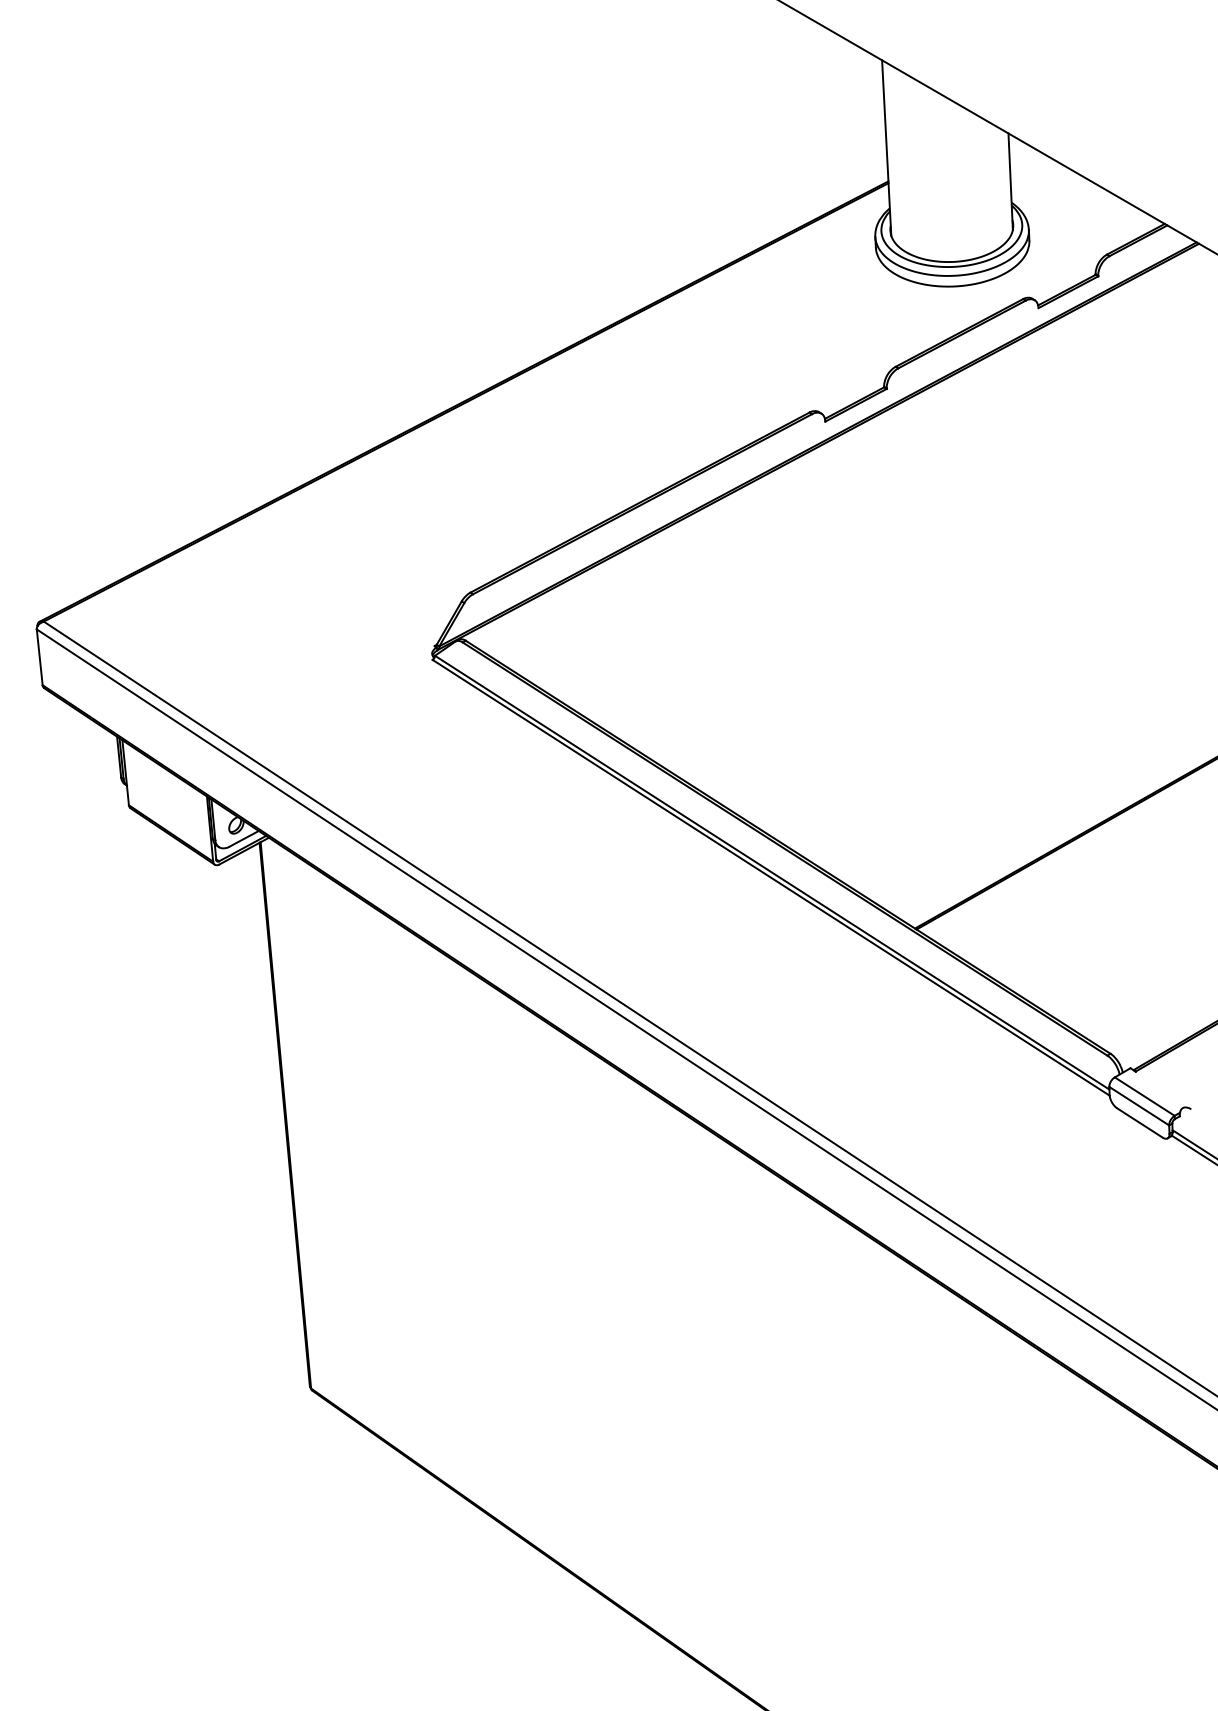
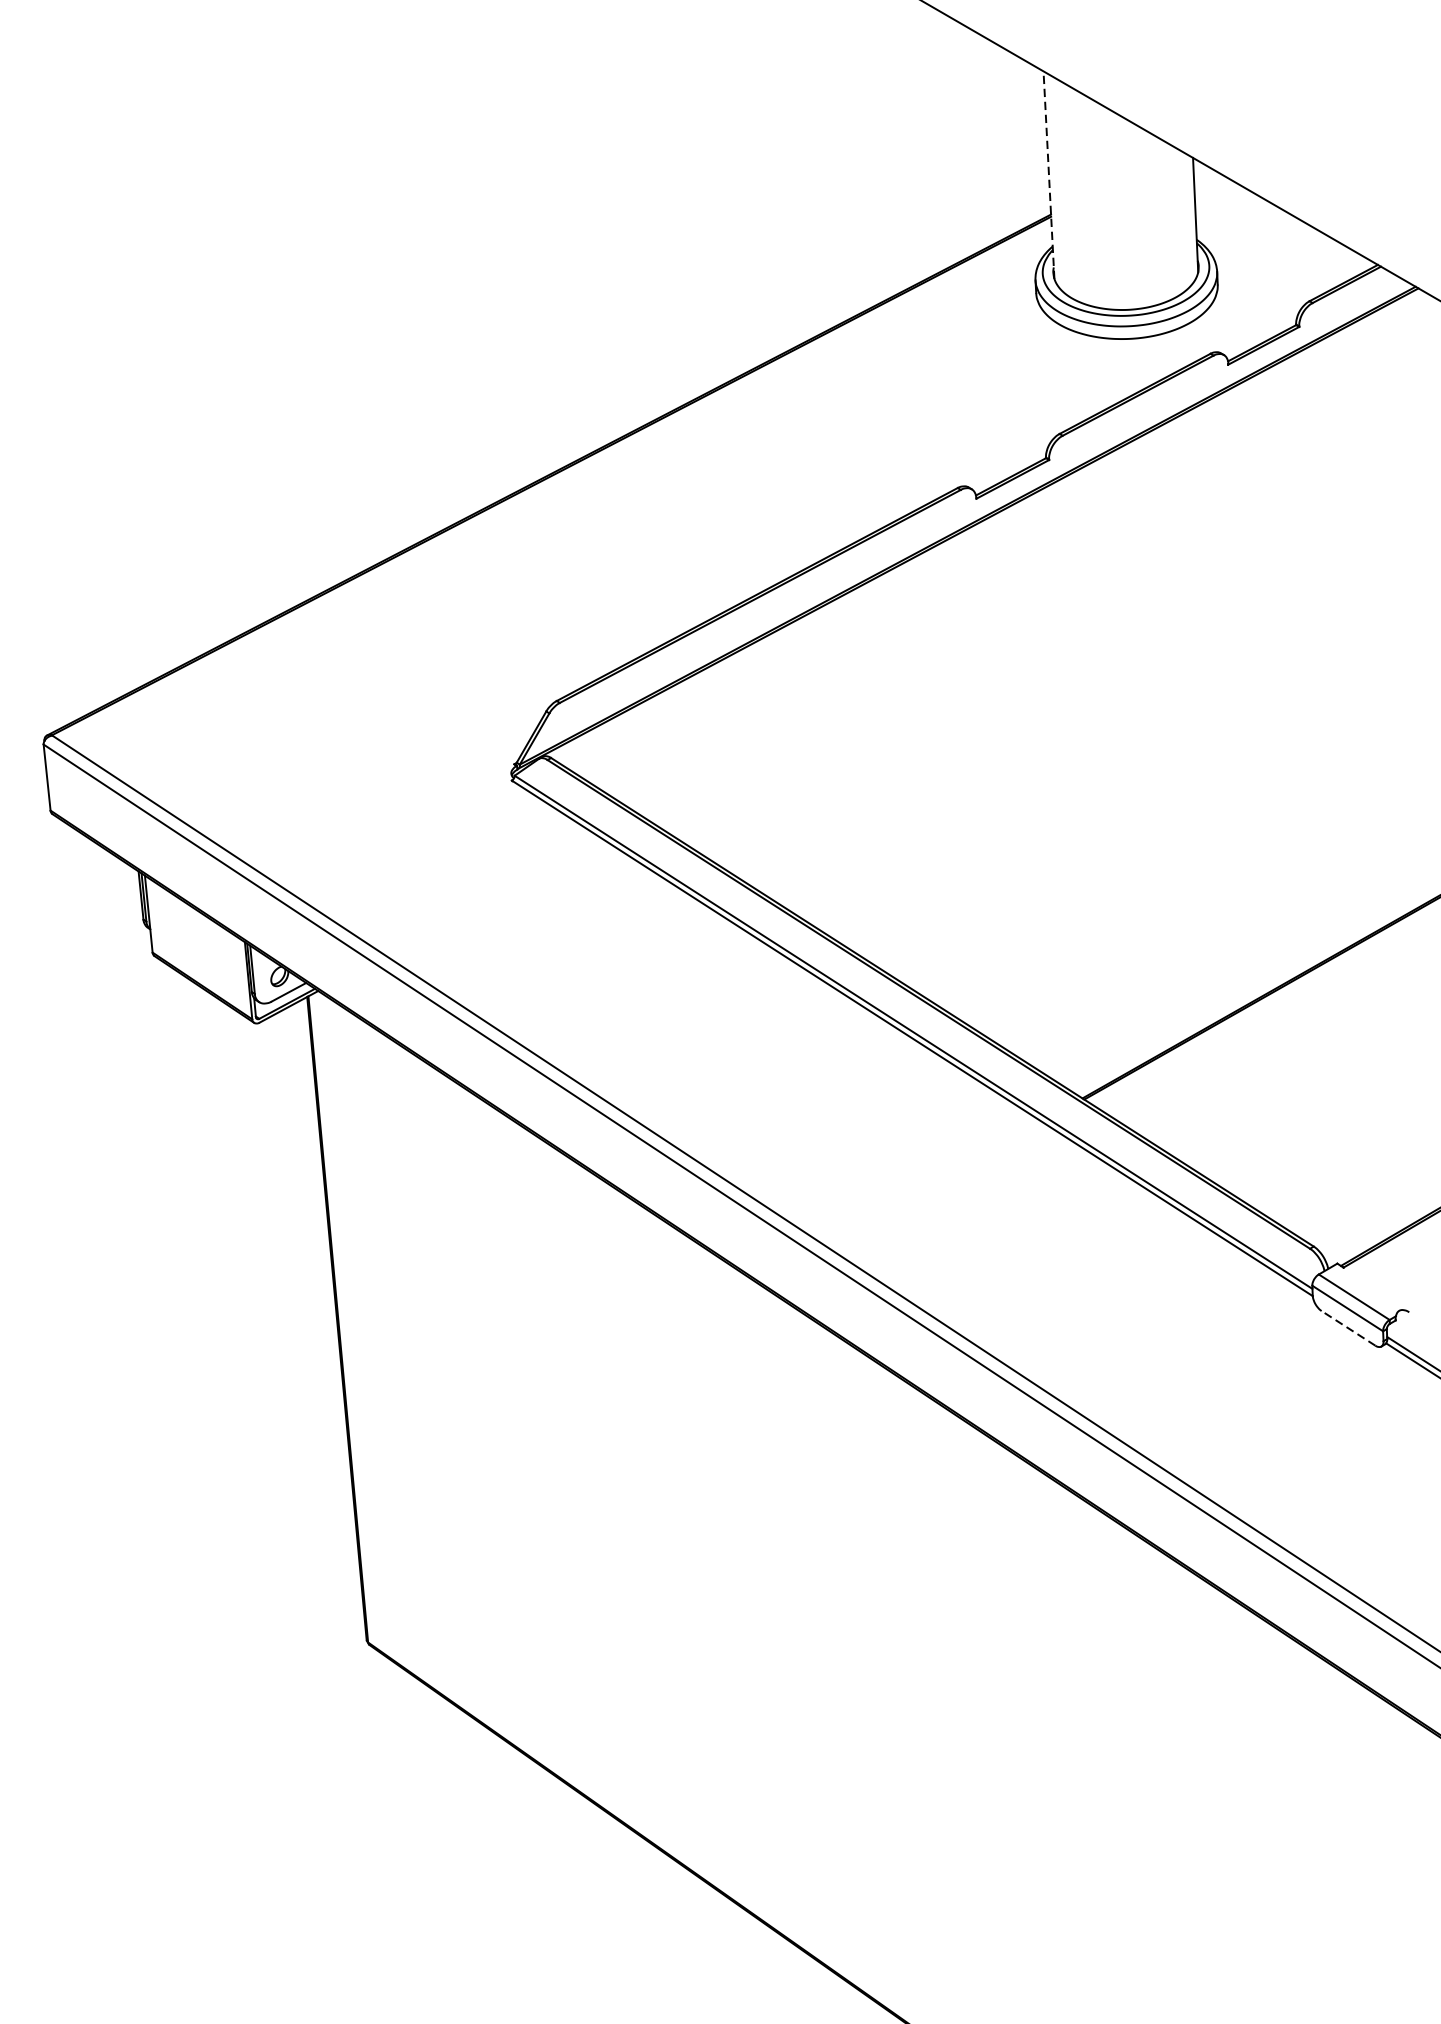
line: (886, 148) -> (1048, 175), solid -> dashed
line: (1139, 1122) -> (1348, 1327), solid -> dashed

